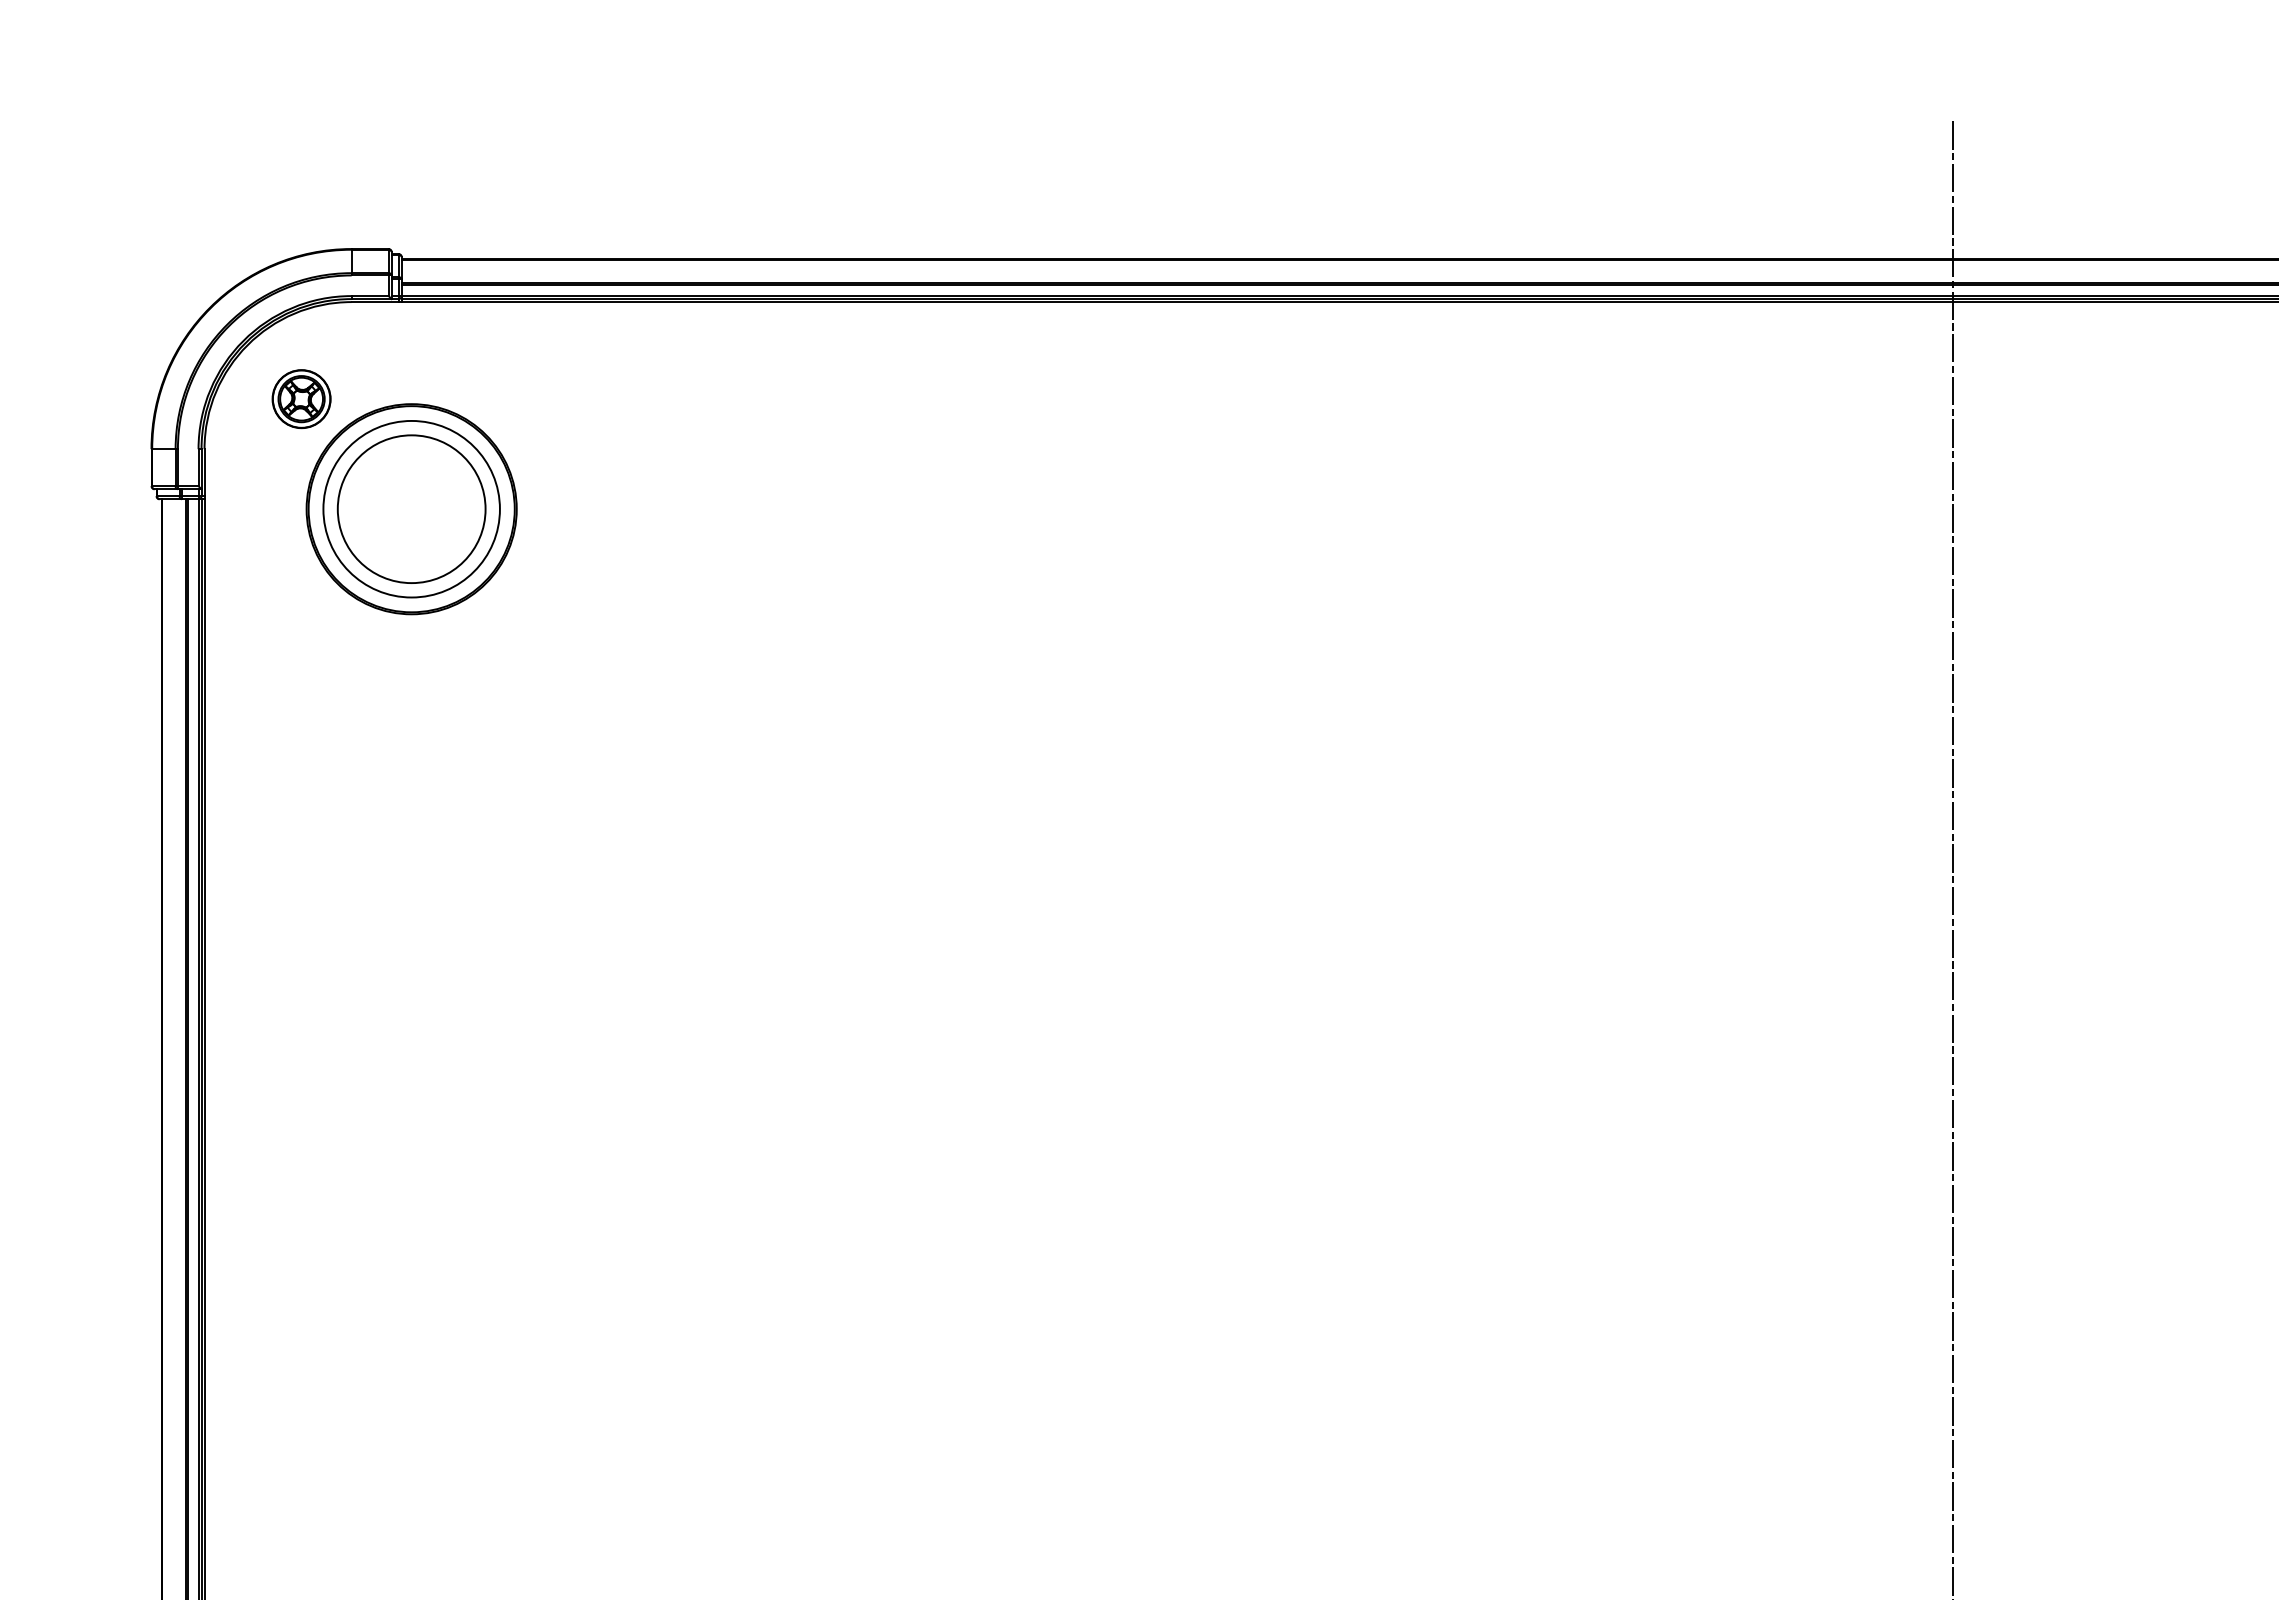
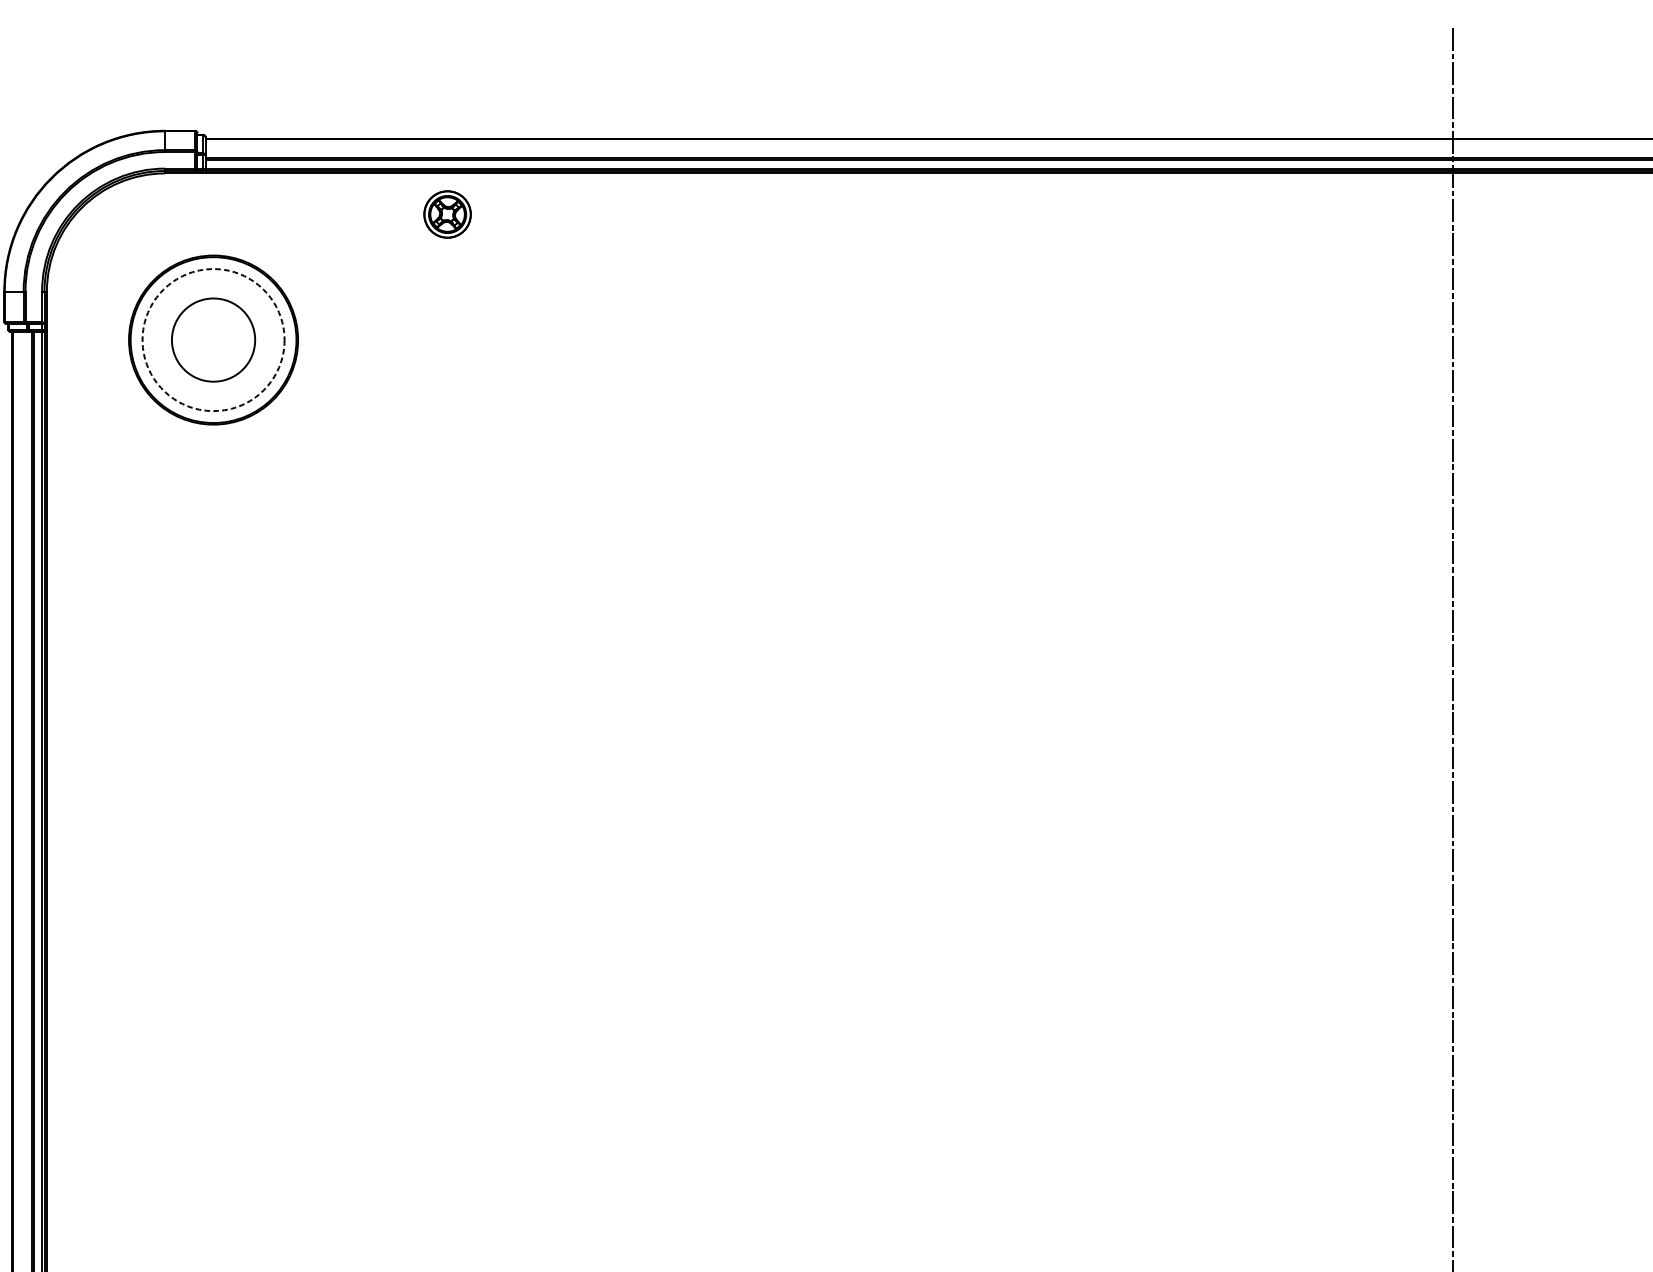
part: (301, 399) -> (447, 214), moved
circle: (411, 508) -> (213, 339), solid -> dashed
circle: (411, 509) -> (213, 340), size x0.7

